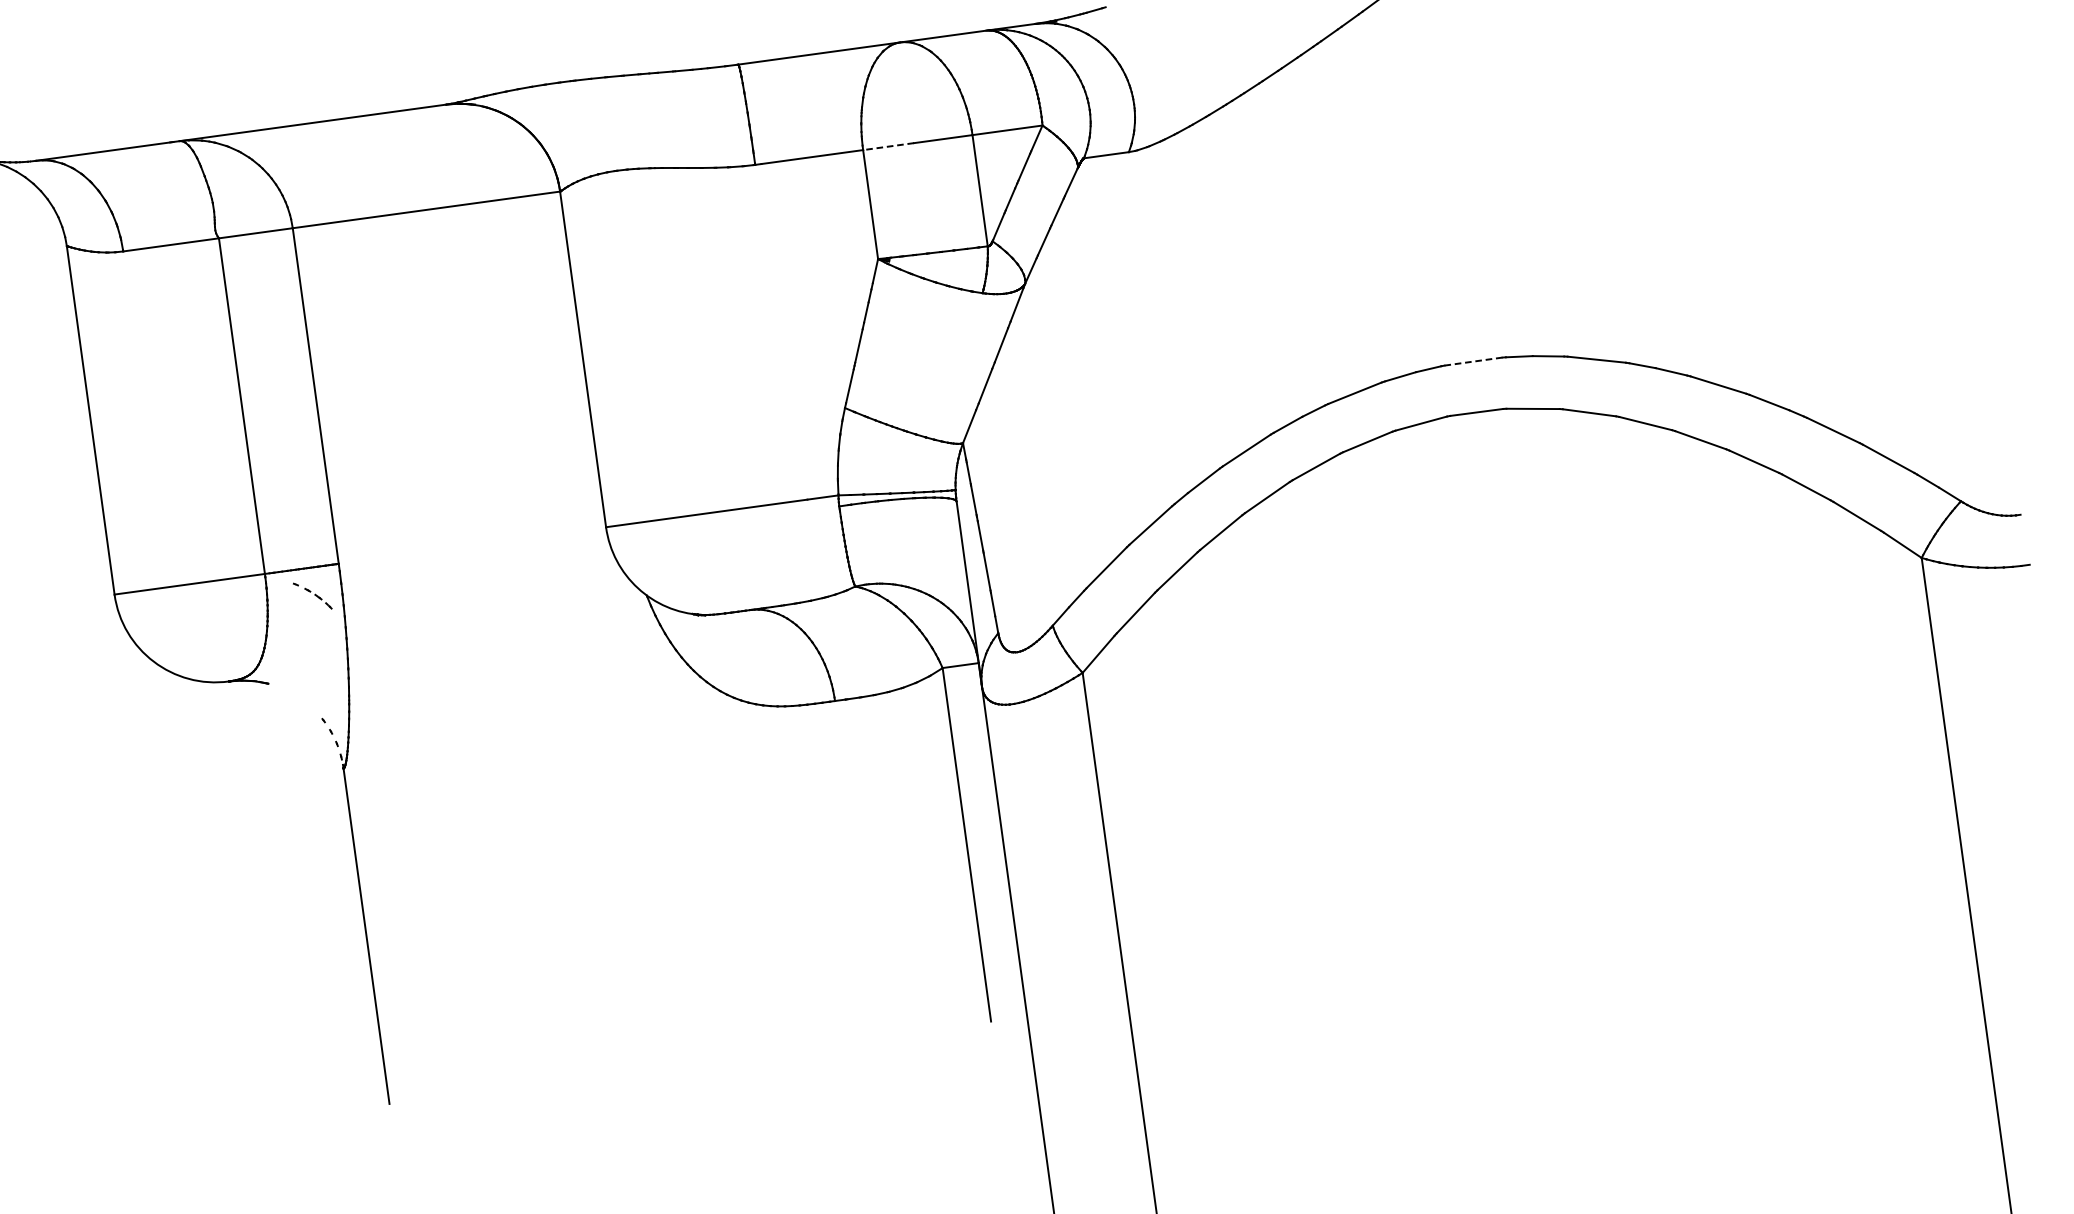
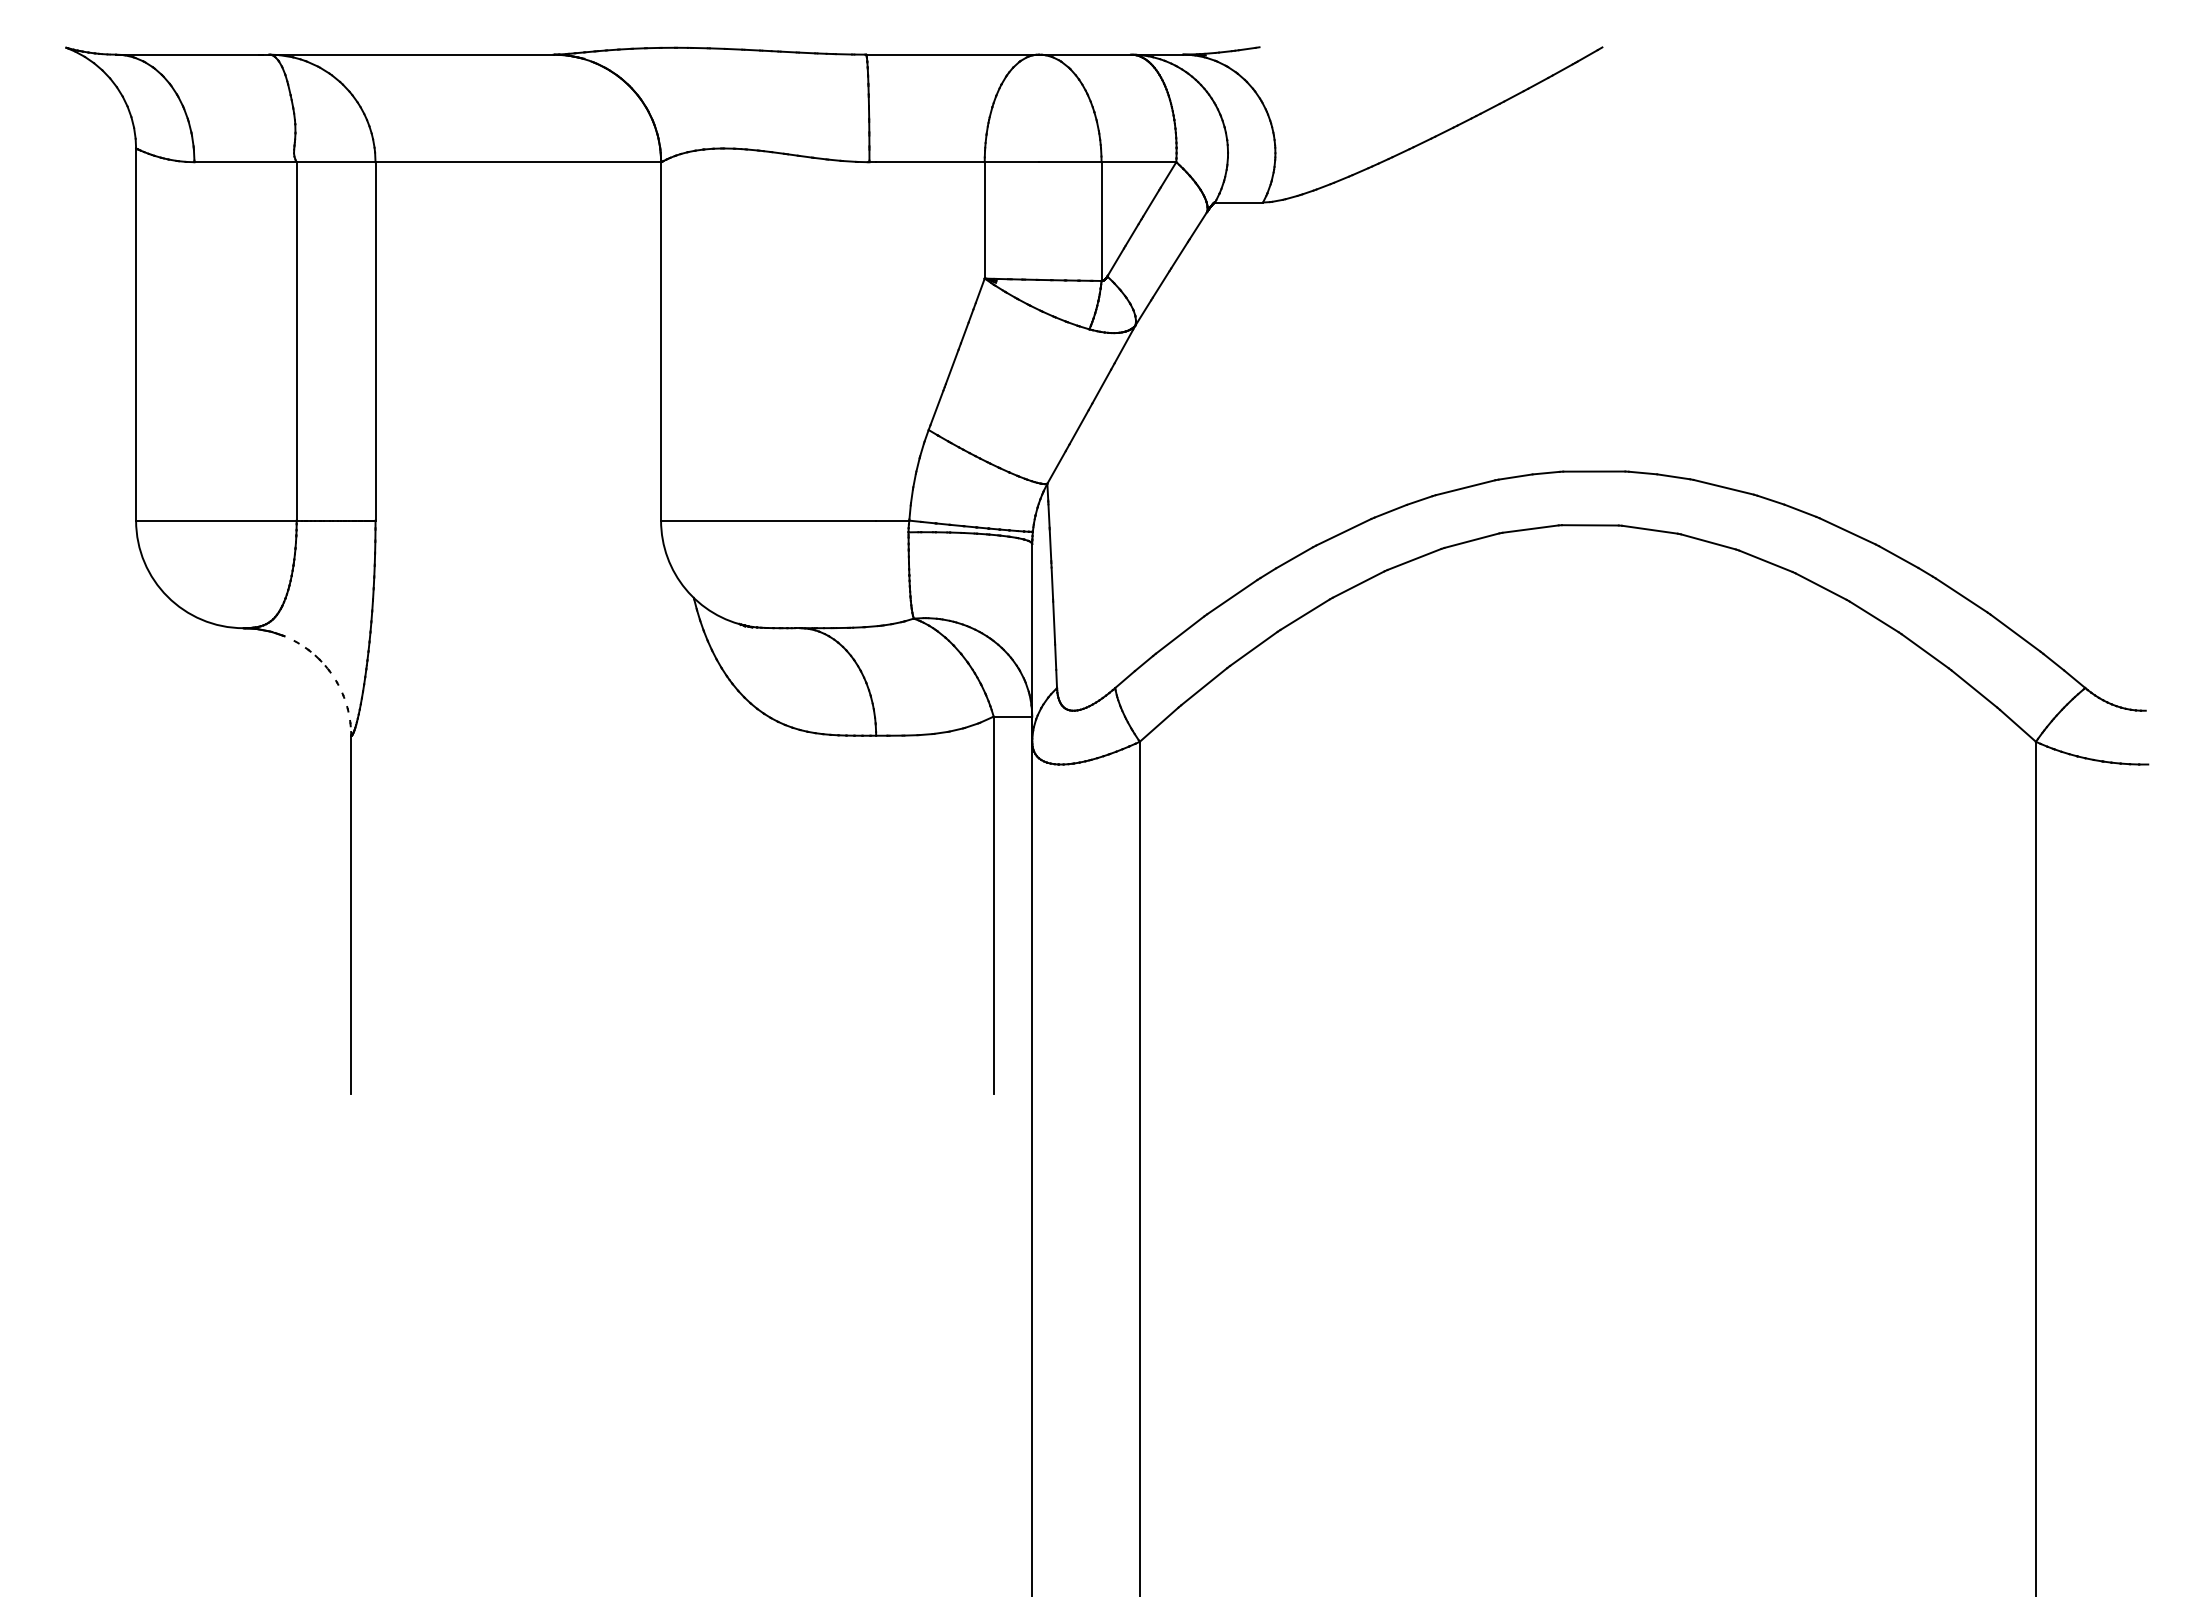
line: (888, 146) -> (1011, 162), dashed -> solid
line: (1473, 361) -> (1594, 471), dashed -> solid
part: (312, 595) -> (312, 656), moved

